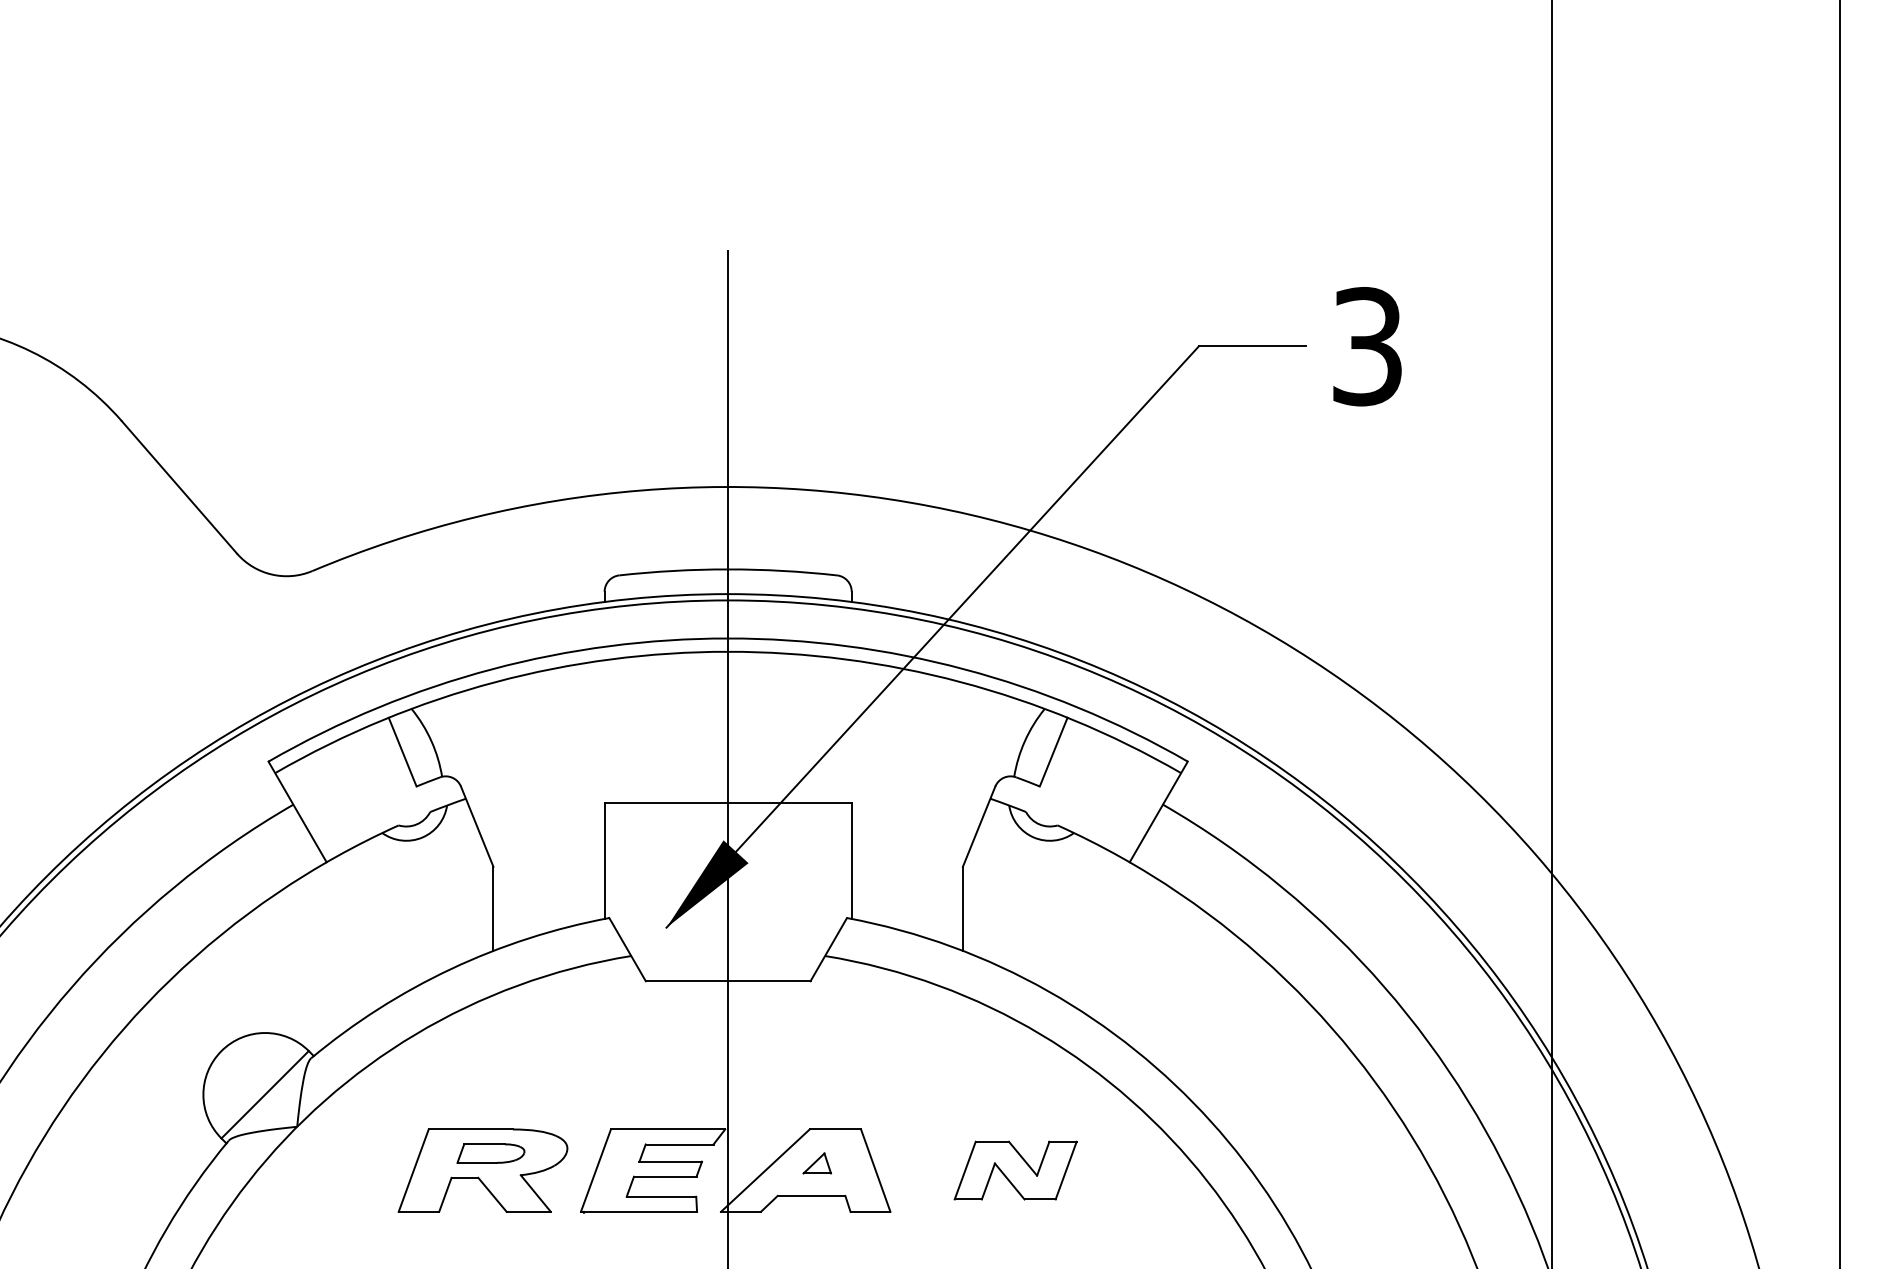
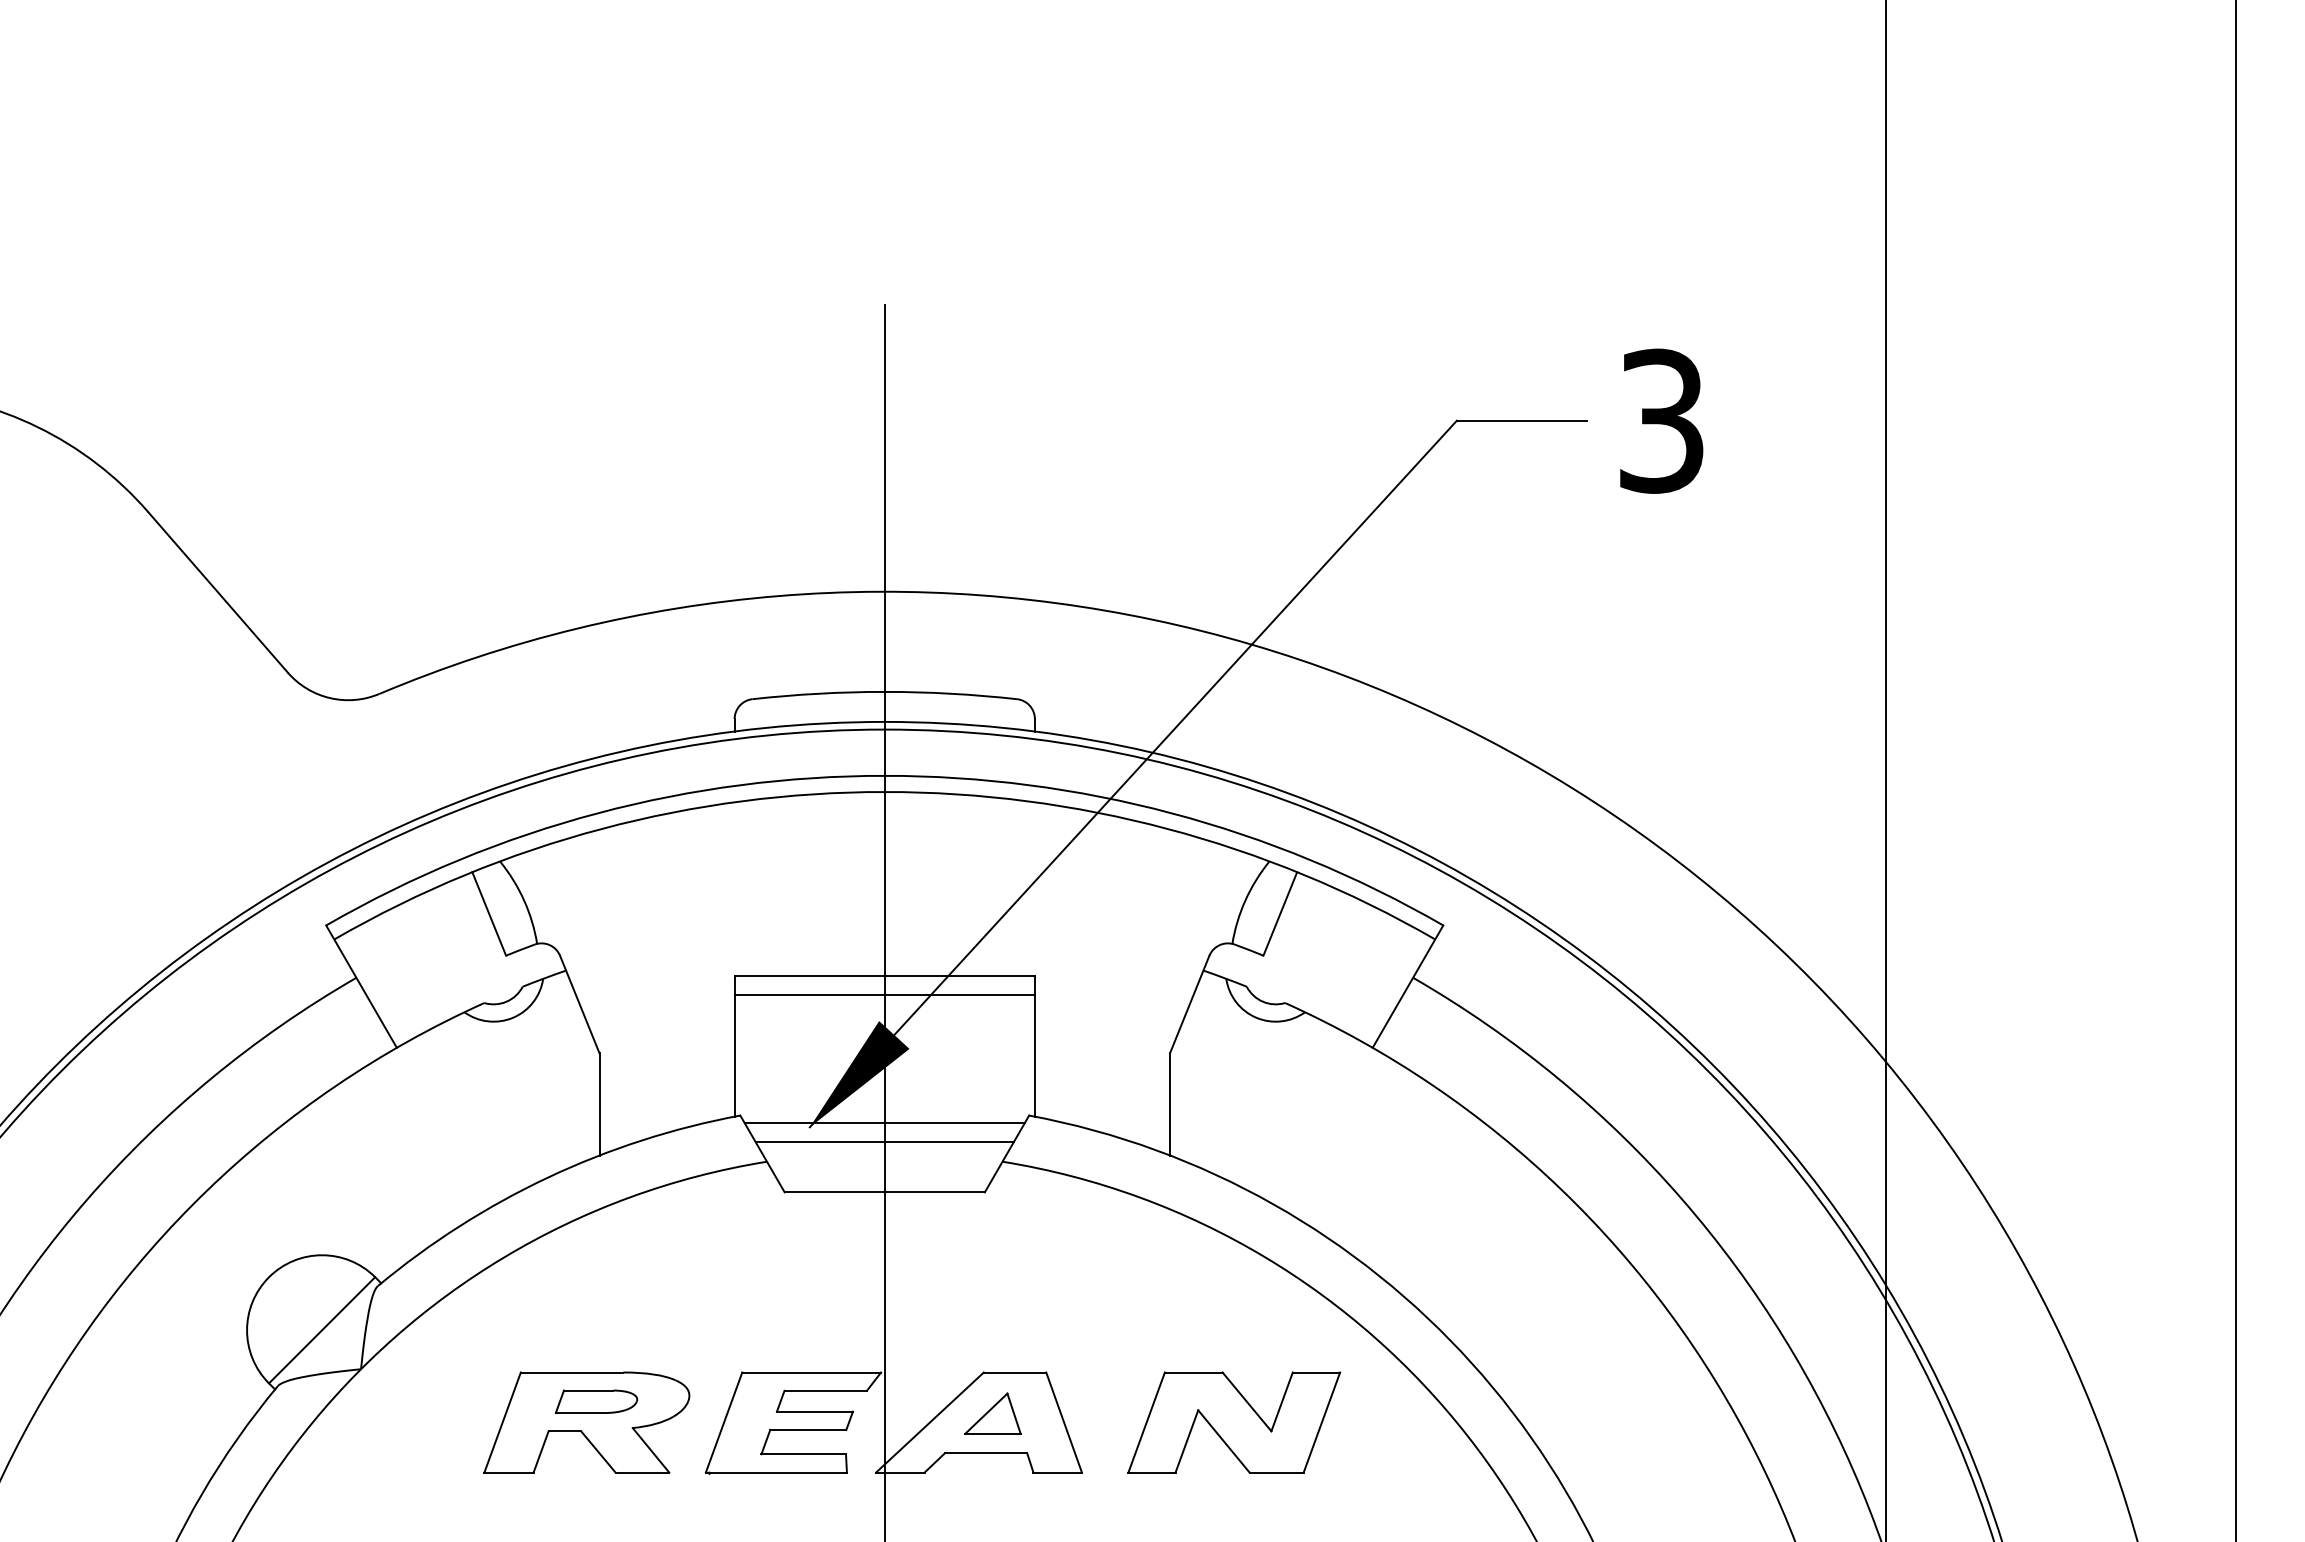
line: (727, 818) -> (883, 994), added
line: (727, 924) -> (883, 1123), added
line: (728, 940) -> (885, 1142), added
part: (817, 1163) -> (993, 1413), size x1.67
part: (1015, 1170) -> (1233, 1422), size x1.43

